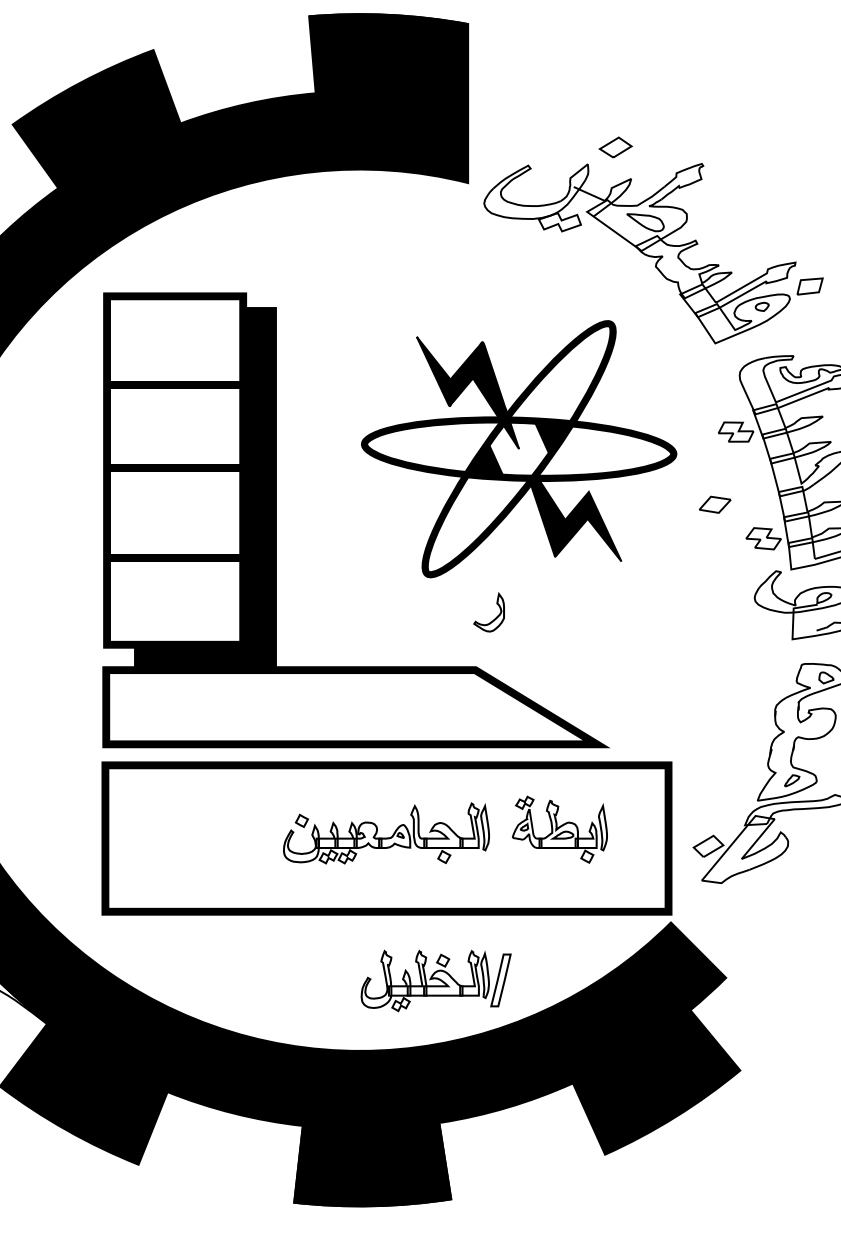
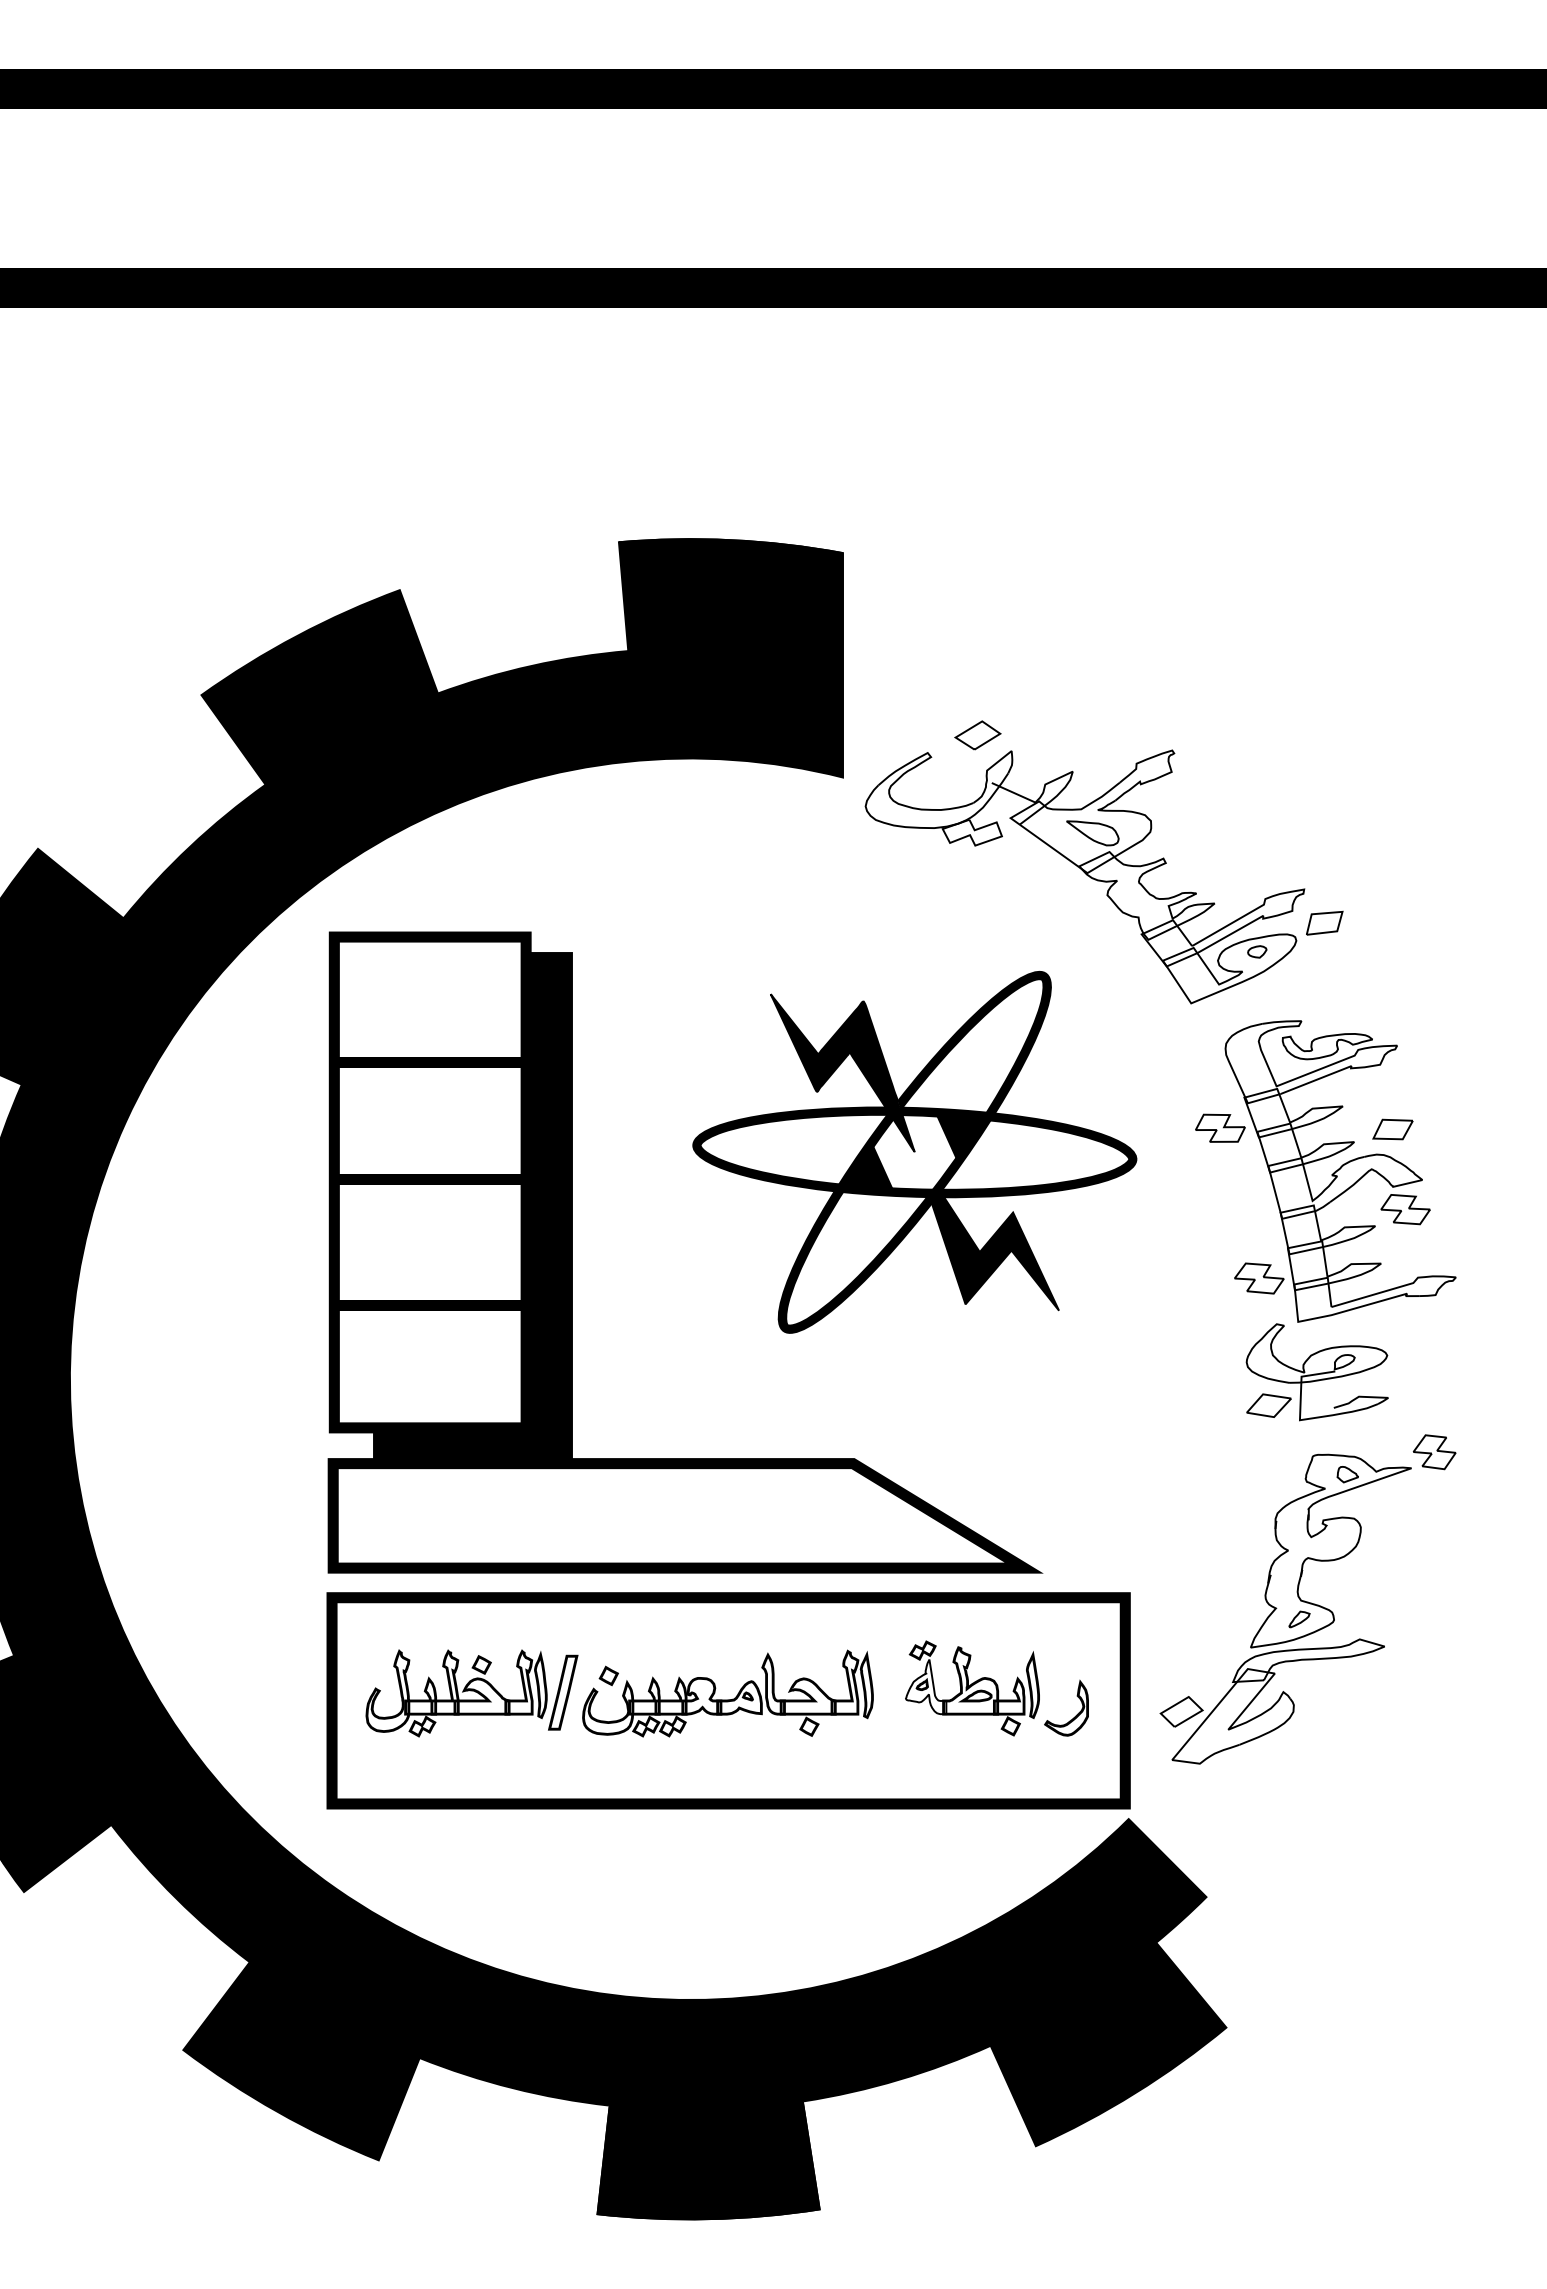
part: (615, 147) -> (977, 735), moved
part: (714, 504) -> (1268, 1405), moved
part: (495, 617) -> (1075, 1715), moved
part: (435, 980) -> (471, 1693), moved

